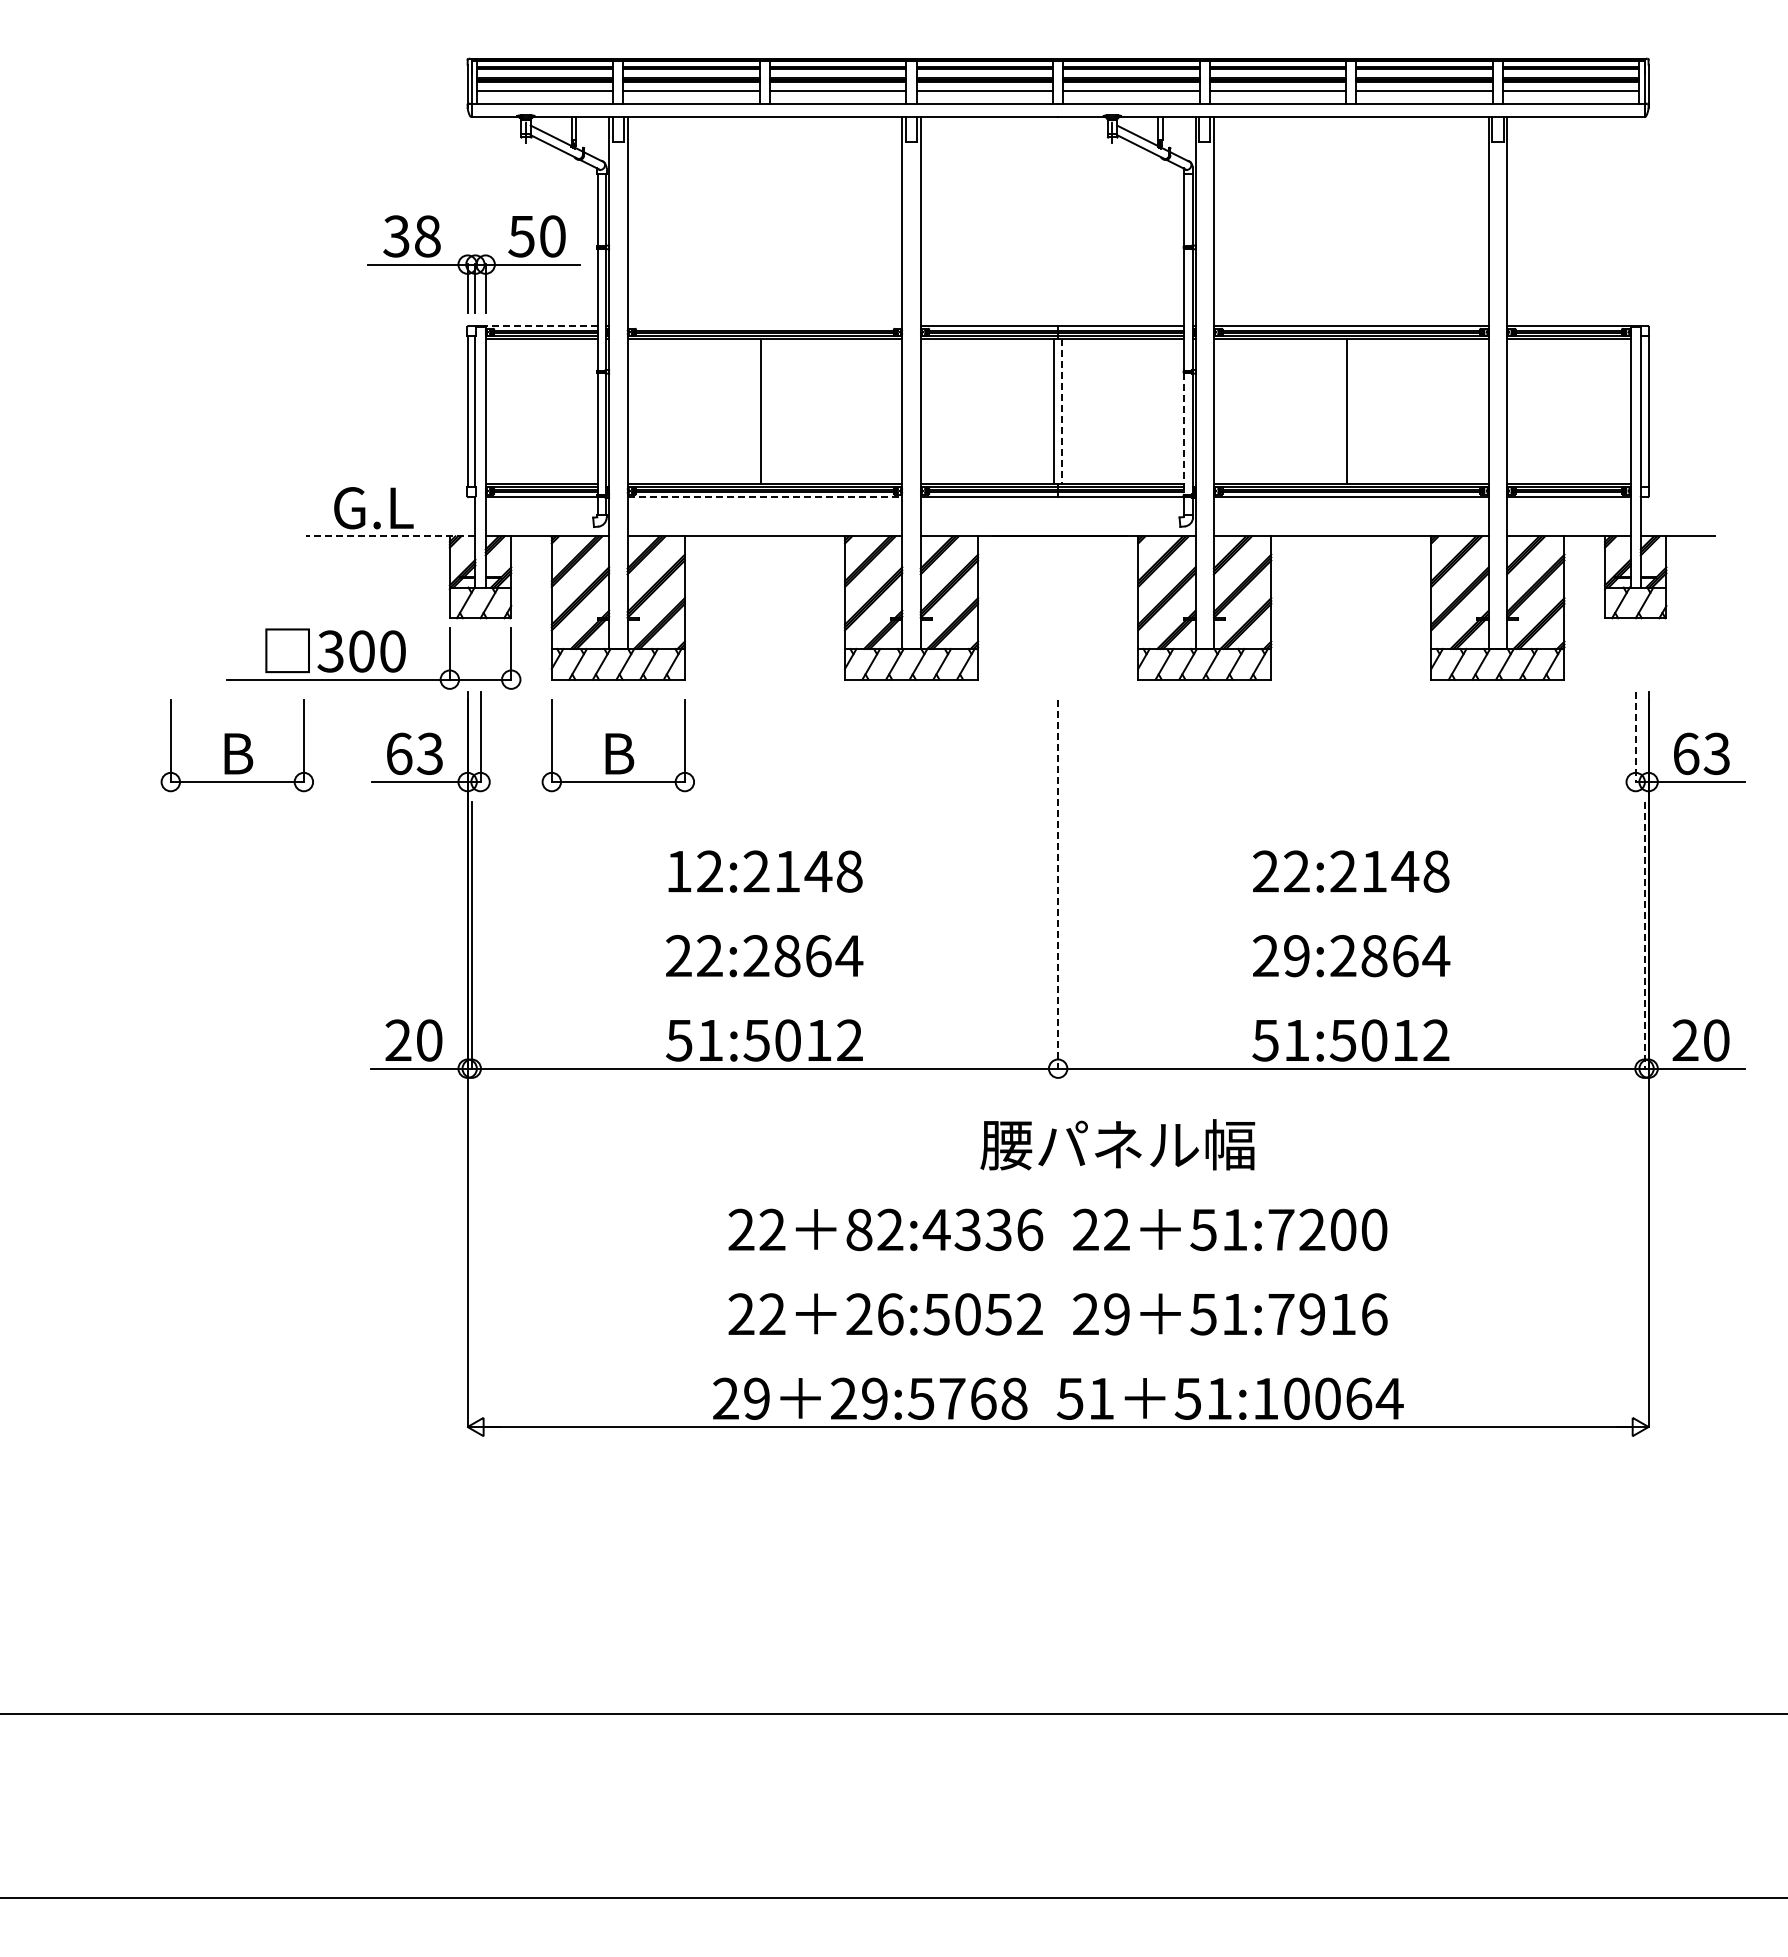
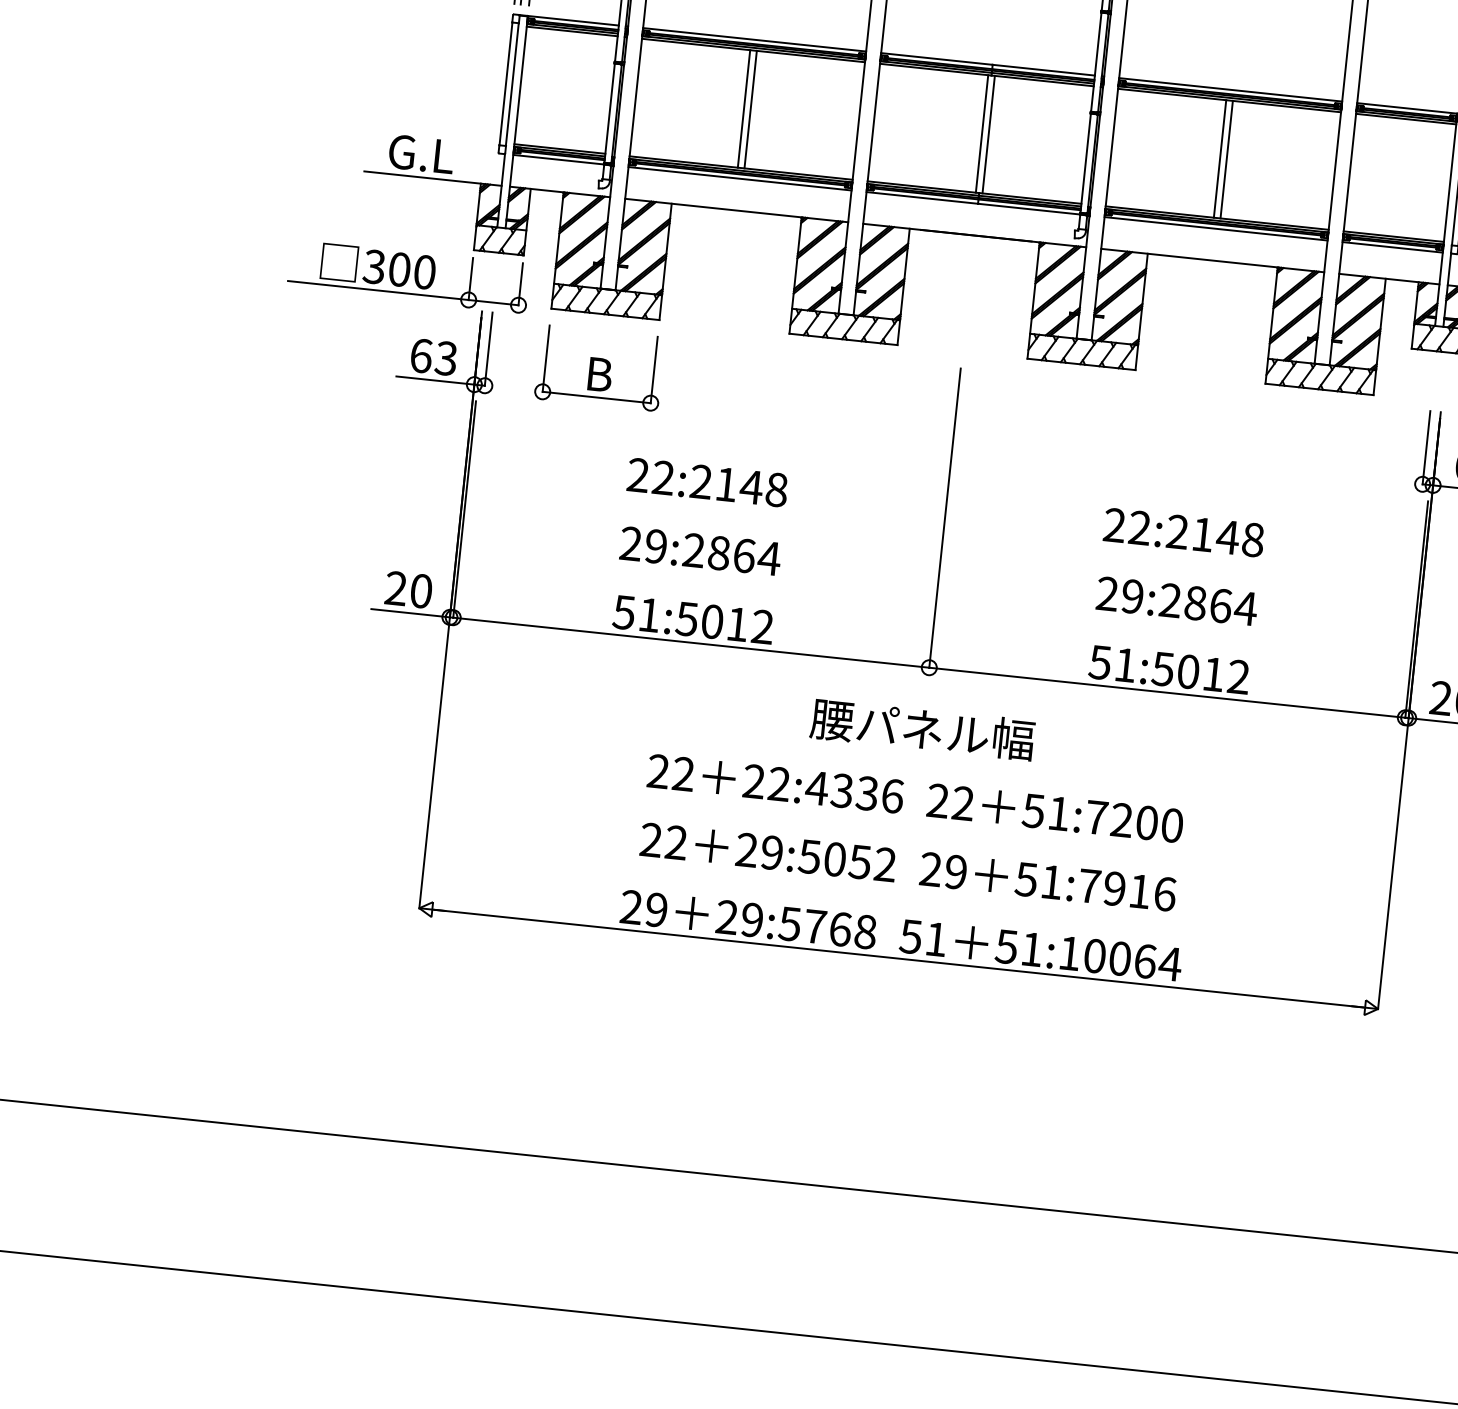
line: (541, 326) -> (573, 21), dashed -> solid
line: (764, 326) -> (754, 40), added
line: (769, 411) -> (751, 109), added
line: (1355, 411) -> (1226, 159), added
line: (1062, 412) -> (988, 135), dashed -> solid
line: (1184, 434) -> (1085, 163), dashed -> solid
line: (765, 497) -> (740, 179), dashed -> solid
line: (390, 536) -> (432, 178), dashed -> solid
line: (1635, 737) -> (1426, 448), dashed -> solid
part: (236, 745) -> (289, 335), removed
text: (678, 871) -> (637, 475), 12:2148 -> 22:2148
line: (1058, 885) -> (945, 519), dashed -> solid
line: (1644, 936) -> (1416, 610), dashed -> solid
text: (709, 956) -> (655, 546), 22:2864 -> 29:2864
text: (1117, 1144) -> (922, 729), moved
text: (859, 1229) -> (754, 781), 82:4336 -> 22:4336
text: (890, 1314) -> (772, 852), 26:5052 -> 29:5052

